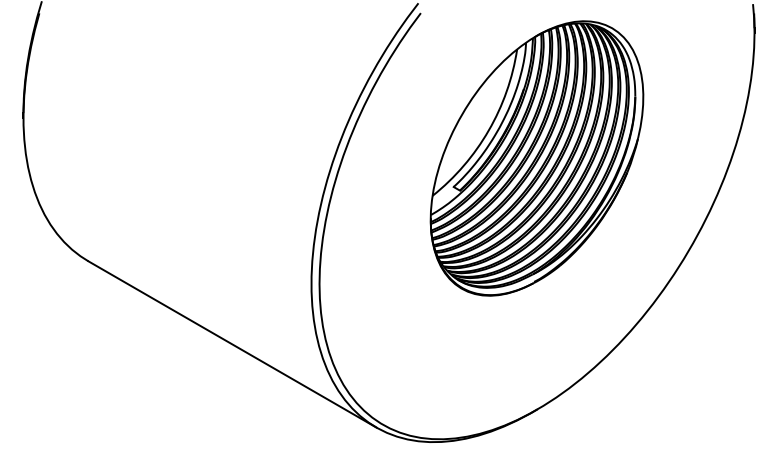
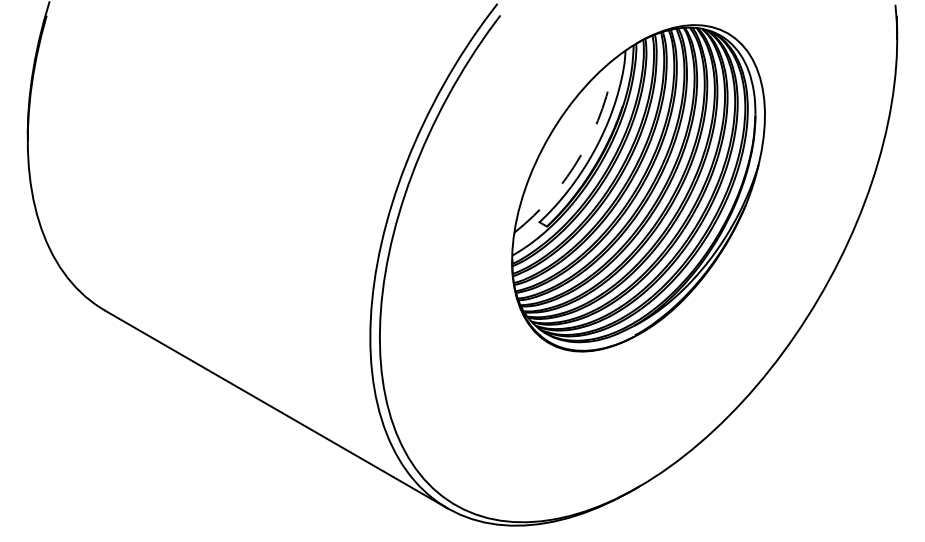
arc: (489, 130) -> (581, 155), solid -> dashed

